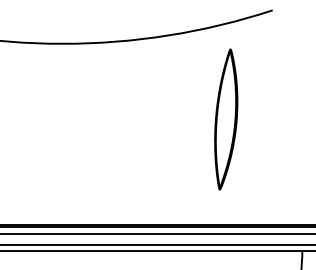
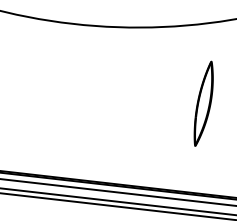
part: (225, 119) -> (203, 103), size x0.71

